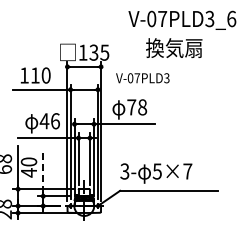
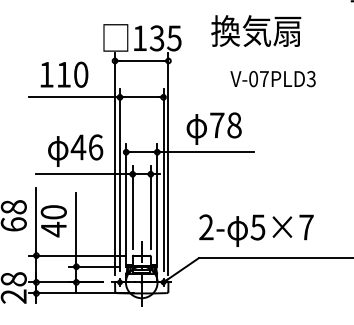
text: (174, 47) -> (256, 30), moved
text: (142, 78) -> (272, 79), moved
line: (43, 171) -> (76, 227), dashed -> solid
text: (124, 171) -> (205, 227), 3- -> 2-

